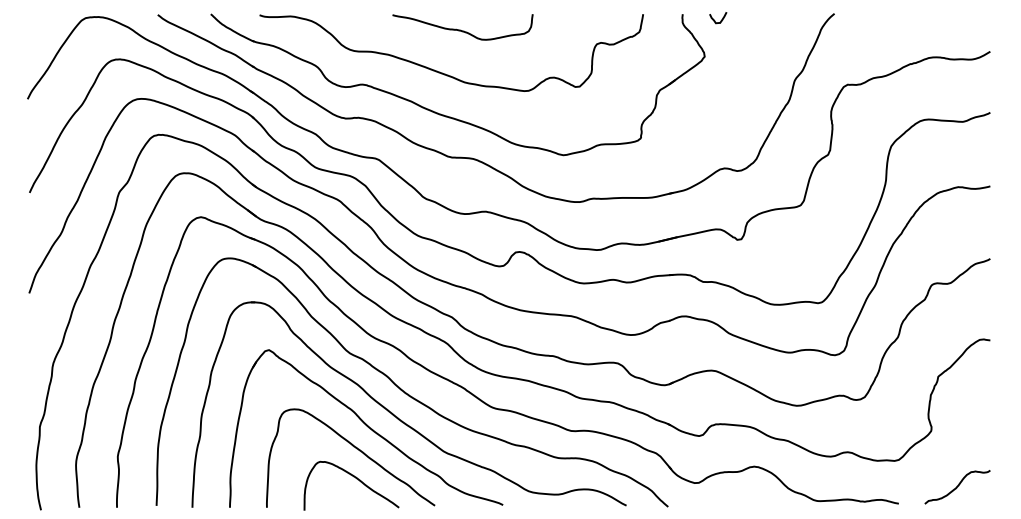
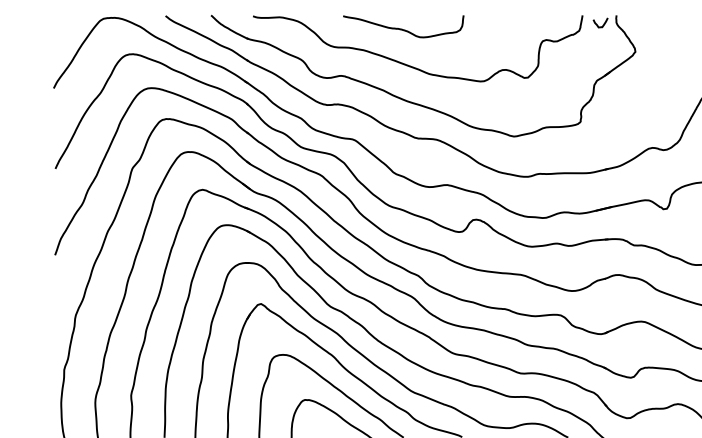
curve: (720, 20) -> (602, 25), moved
curve: (460, 29) -> (401, 28), moved

